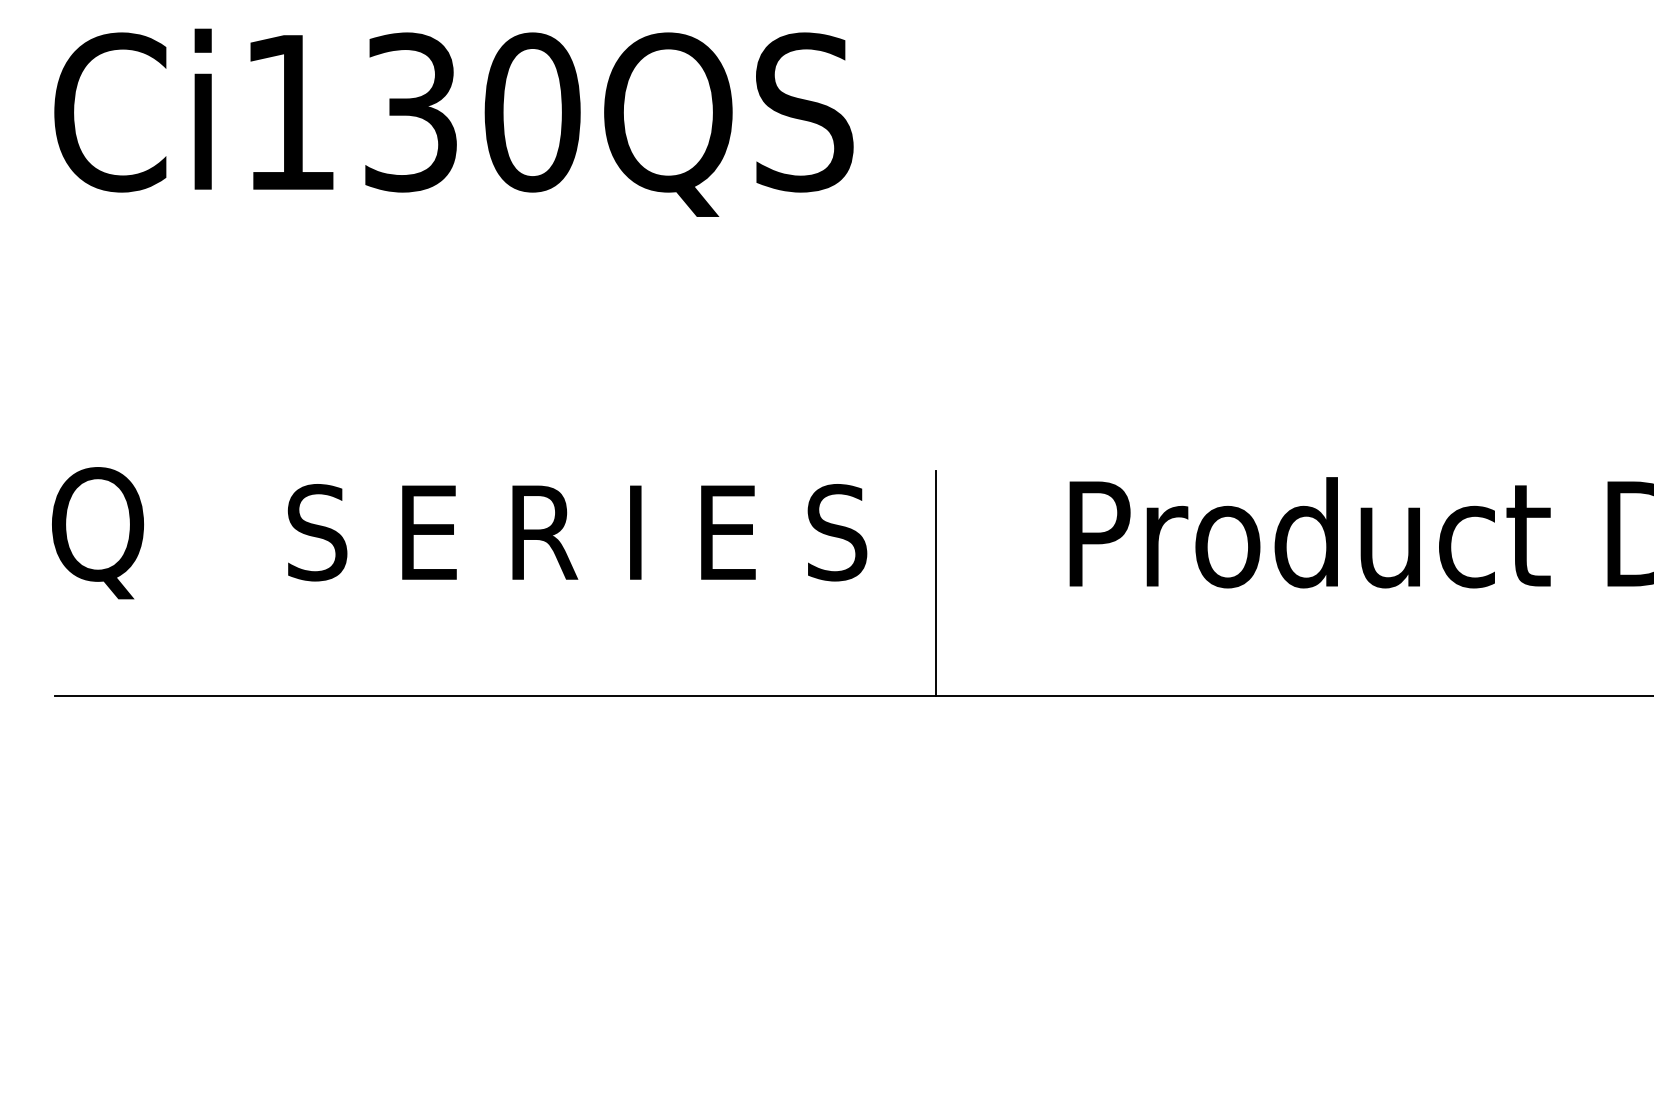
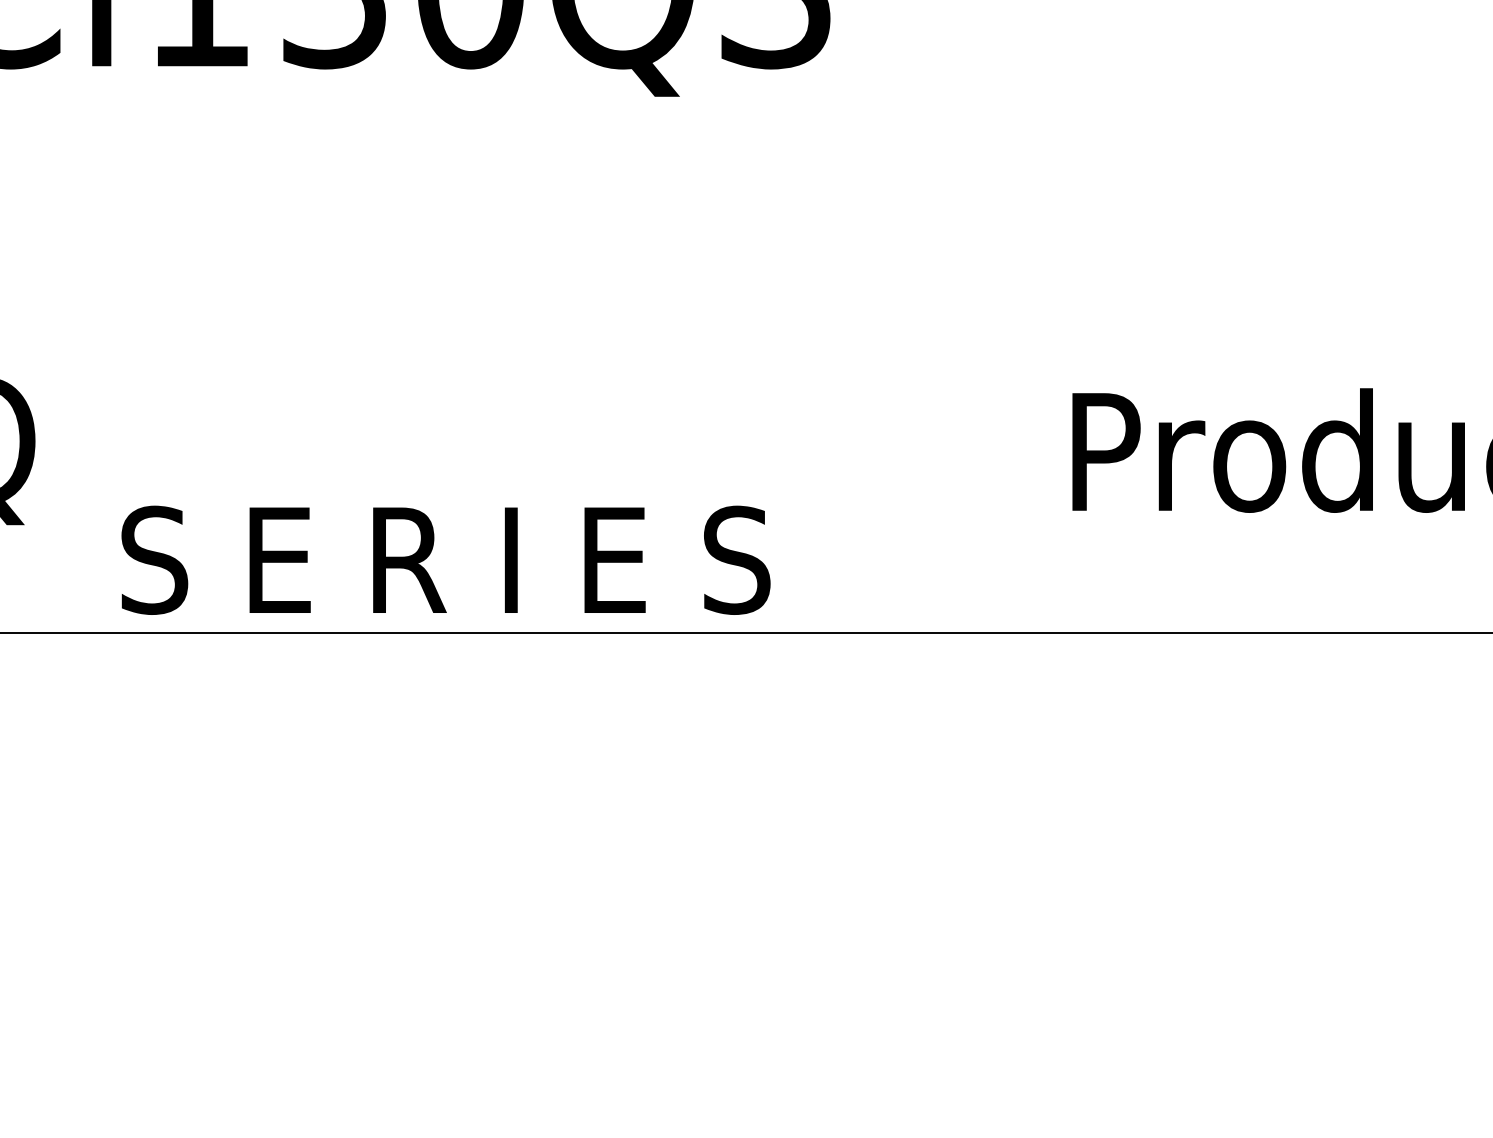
text: (577, 532) -> (446, 560), moved
line: (936, 582) -> (923, 506), removed

